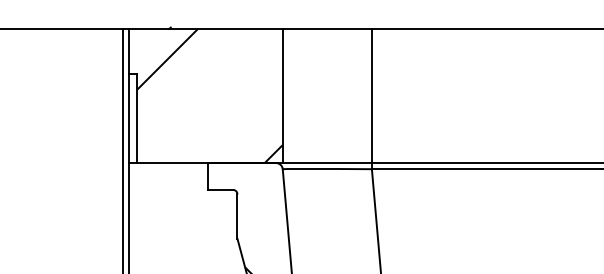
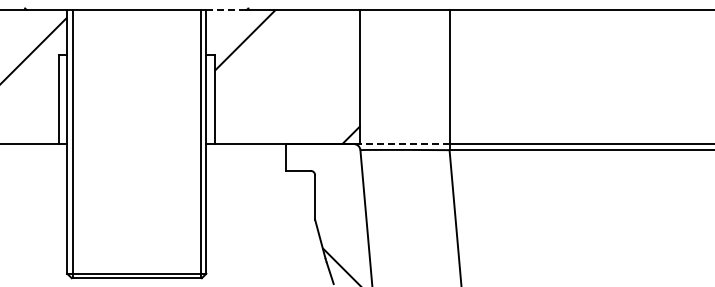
line: (147, 28) -> (225, 9), solid -> dashed
line: (327, 163) -> (405, 144), solid -> dashed

